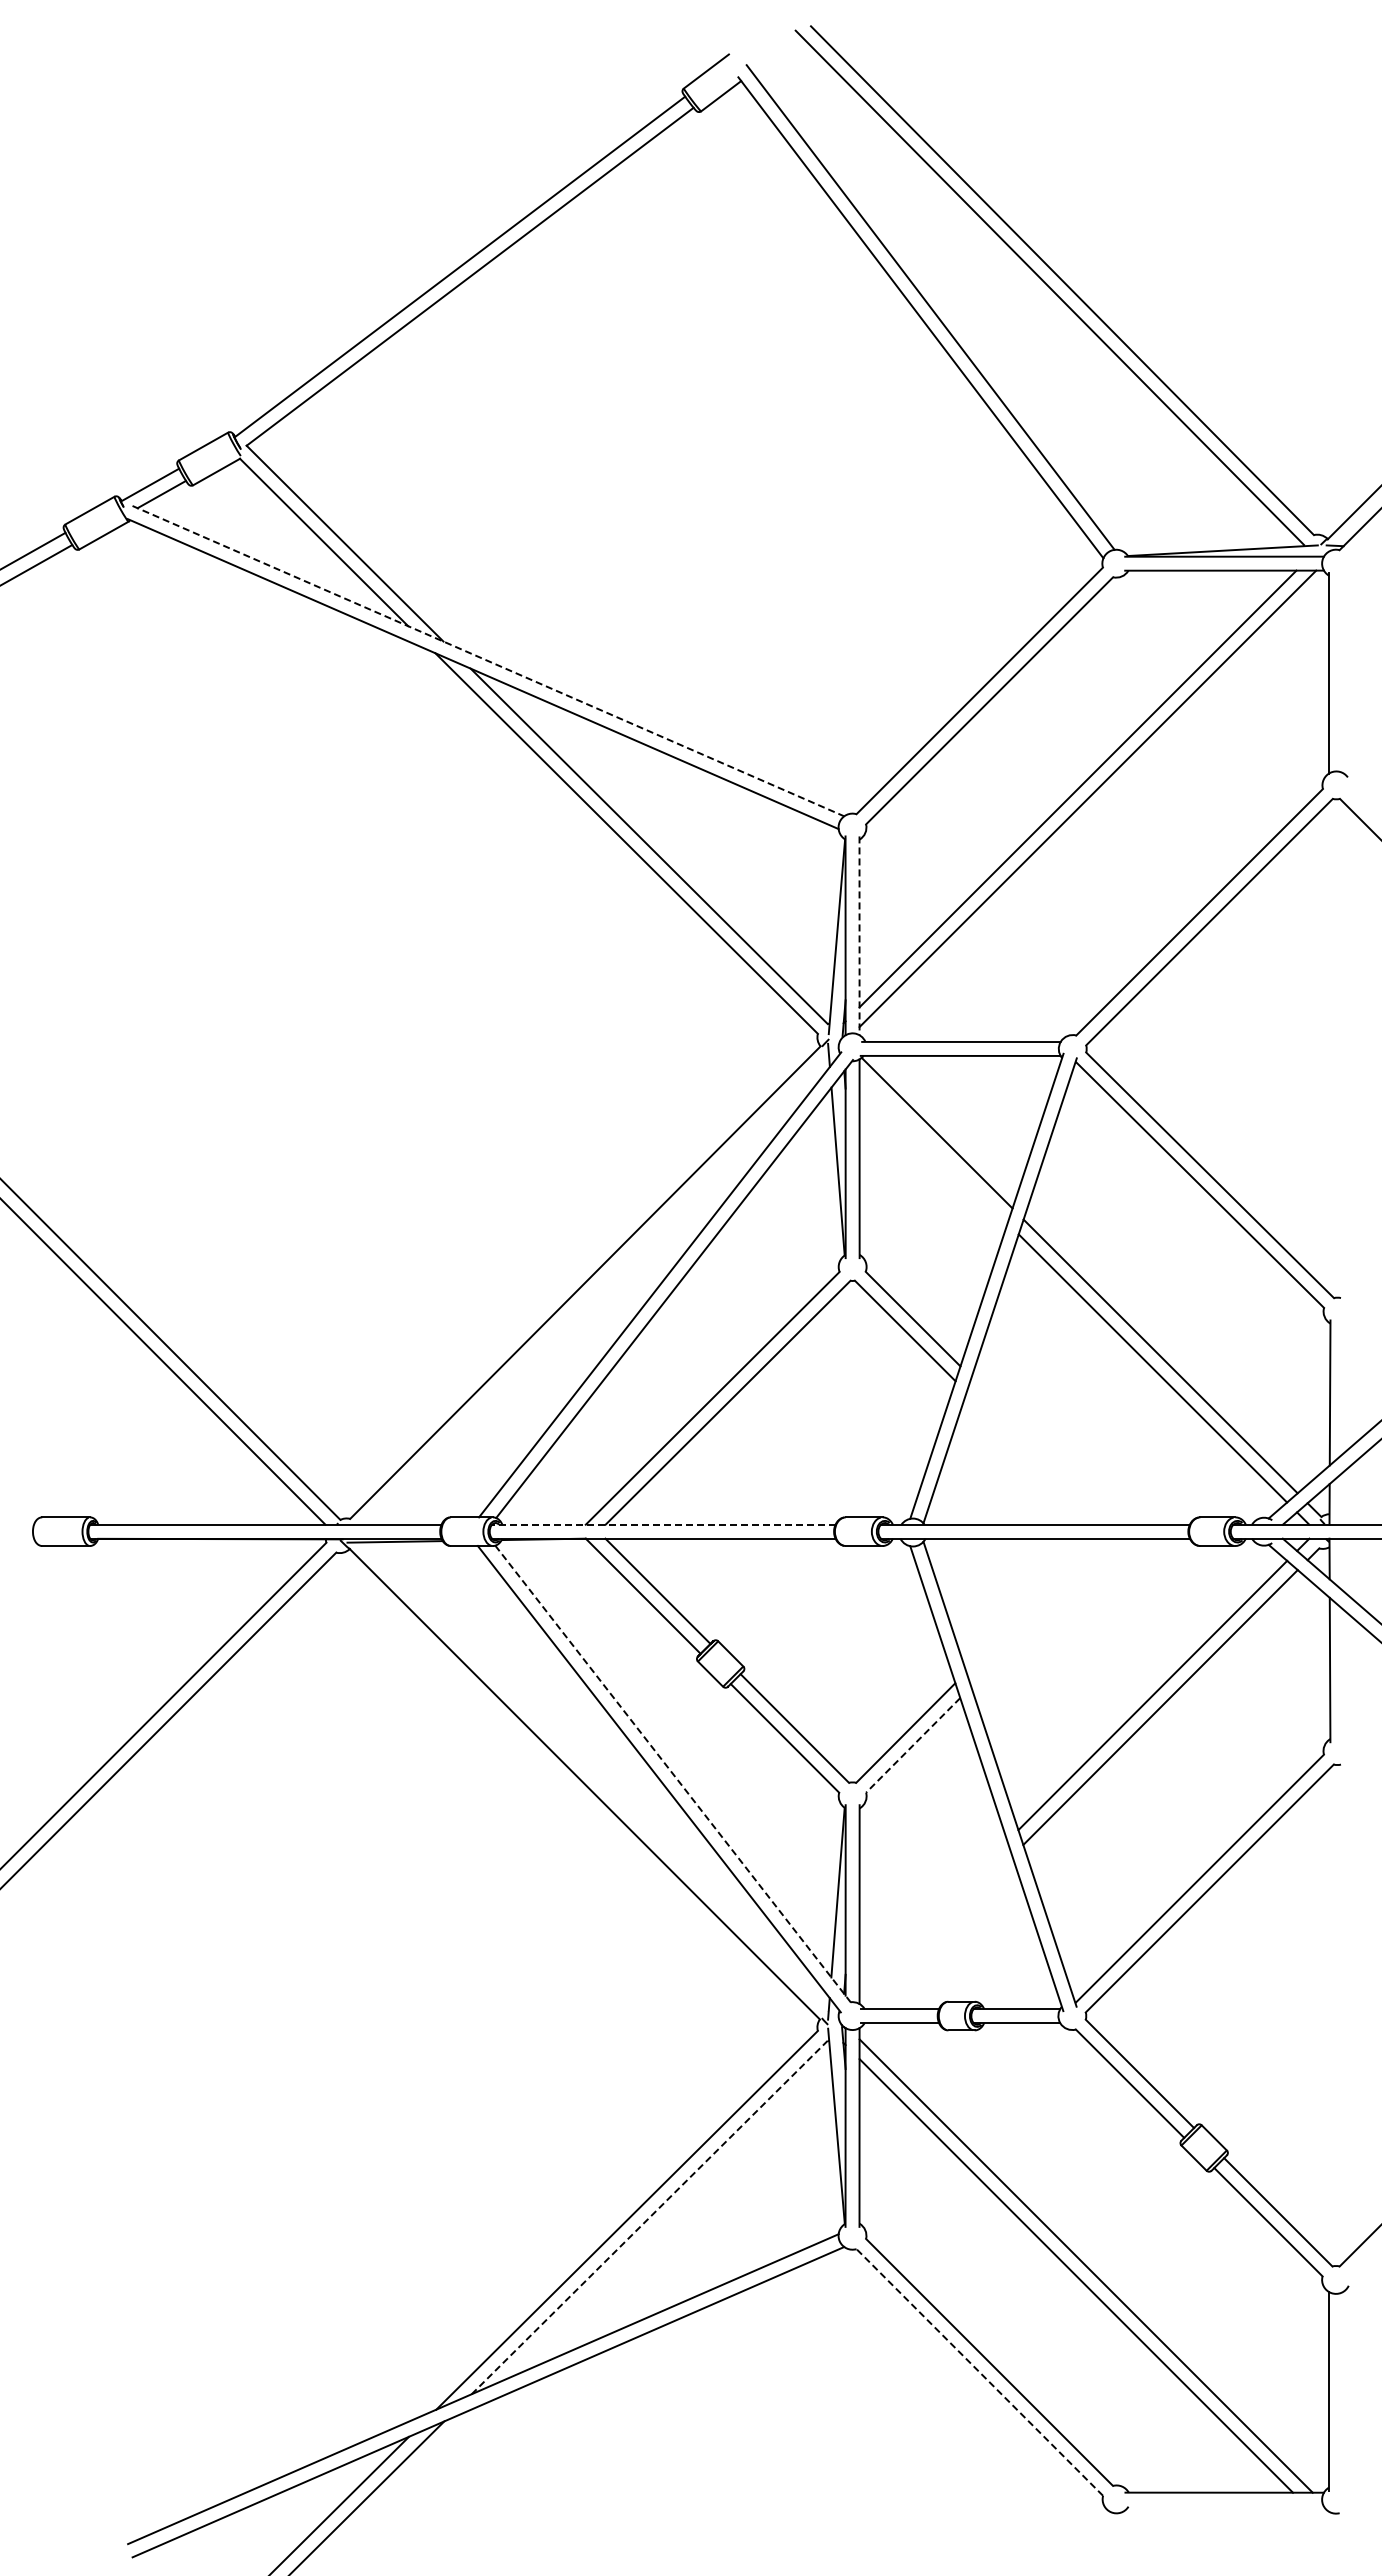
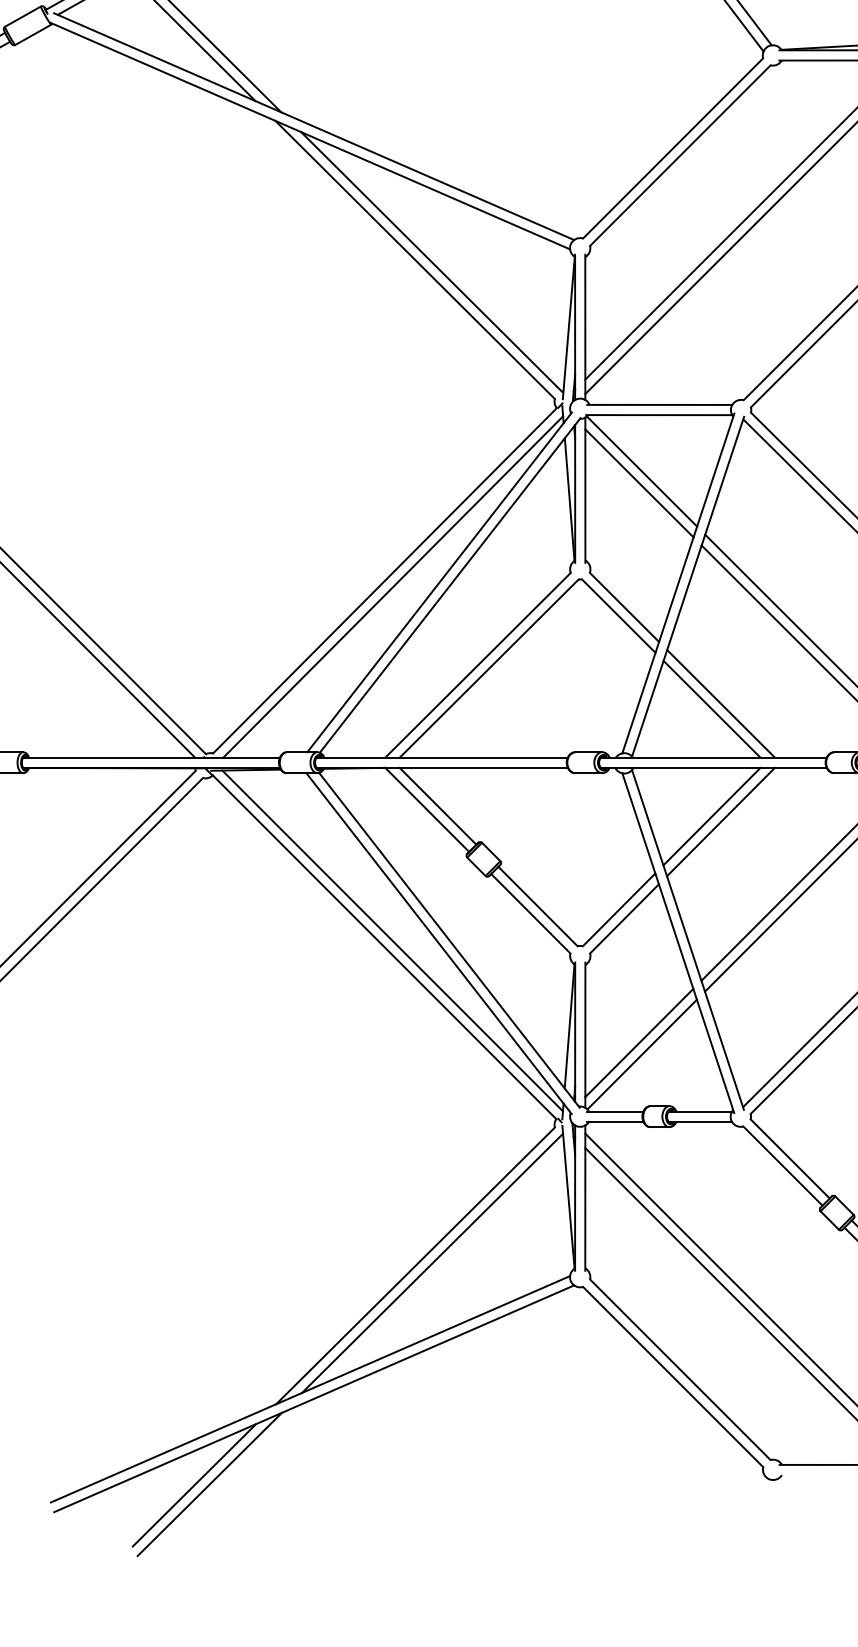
line: (488, 661) -> (314, 126), dashed -> solid
line: (859, 936) -> (585, 327), dashed -> solid
line: (933, 1149) -> (639, 483), added
line: (596, 1290) -> (393, 586), added
line: (1045, 1450) -> (721, 703), added
line: (1032, 1458) -> (711, 709), added
line: (663, 1524) -> (442, 757), dashed -> solid
line: (1032, 1605) -> (711, 816), added
line: (1045, 1612) -> (721, 821), added
line: (913, 1745) -> (624, 918), dashed -> solid
line: (595, 1775) -> (392, 940), added
line: (673, 1775) -> (449, 940), dashed -> solid
line: (933, 1915) -> (639, 1043), added
line: (937, 1931) -> (642, 1054), added
line: (649, 2217) -> (431, 1263), dashed -> solid
line: (979, 2372) -> (672, 1377), dashed -> solid

